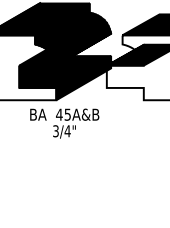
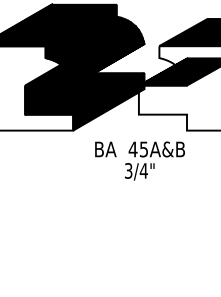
text: (64, 123) -> (139, 160), moved

